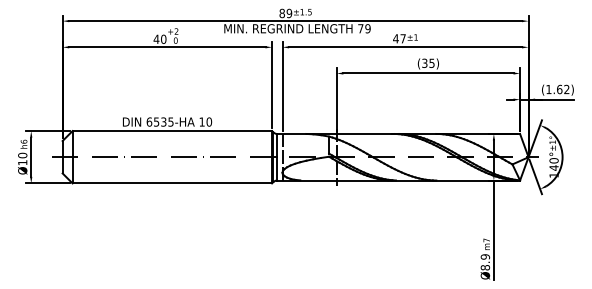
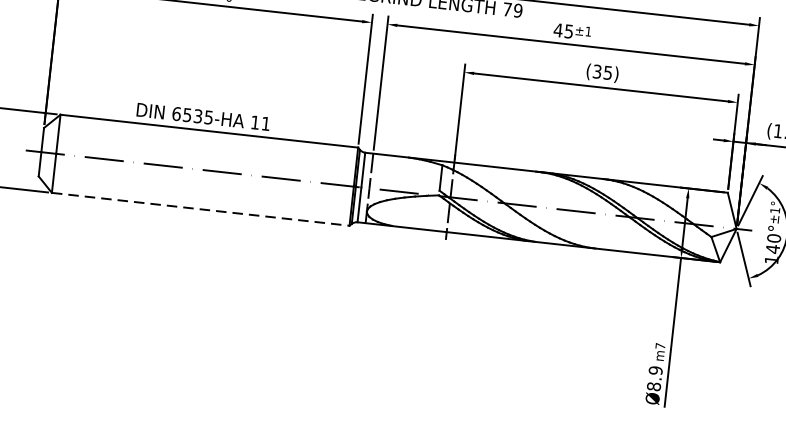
text: (402, 38) -> (568, 30), 47 -> 45
text: (209, 121) -> (266, 123), 10 -> 11
line: (172, 183) -> (200, 209), solid -> dashed

